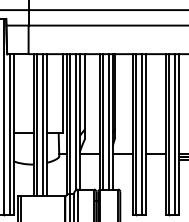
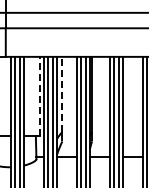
line: (85, 91) -> (62, 94), solid -> dashed
line: (62, 93) -> (39, 96), solid -> dashed

